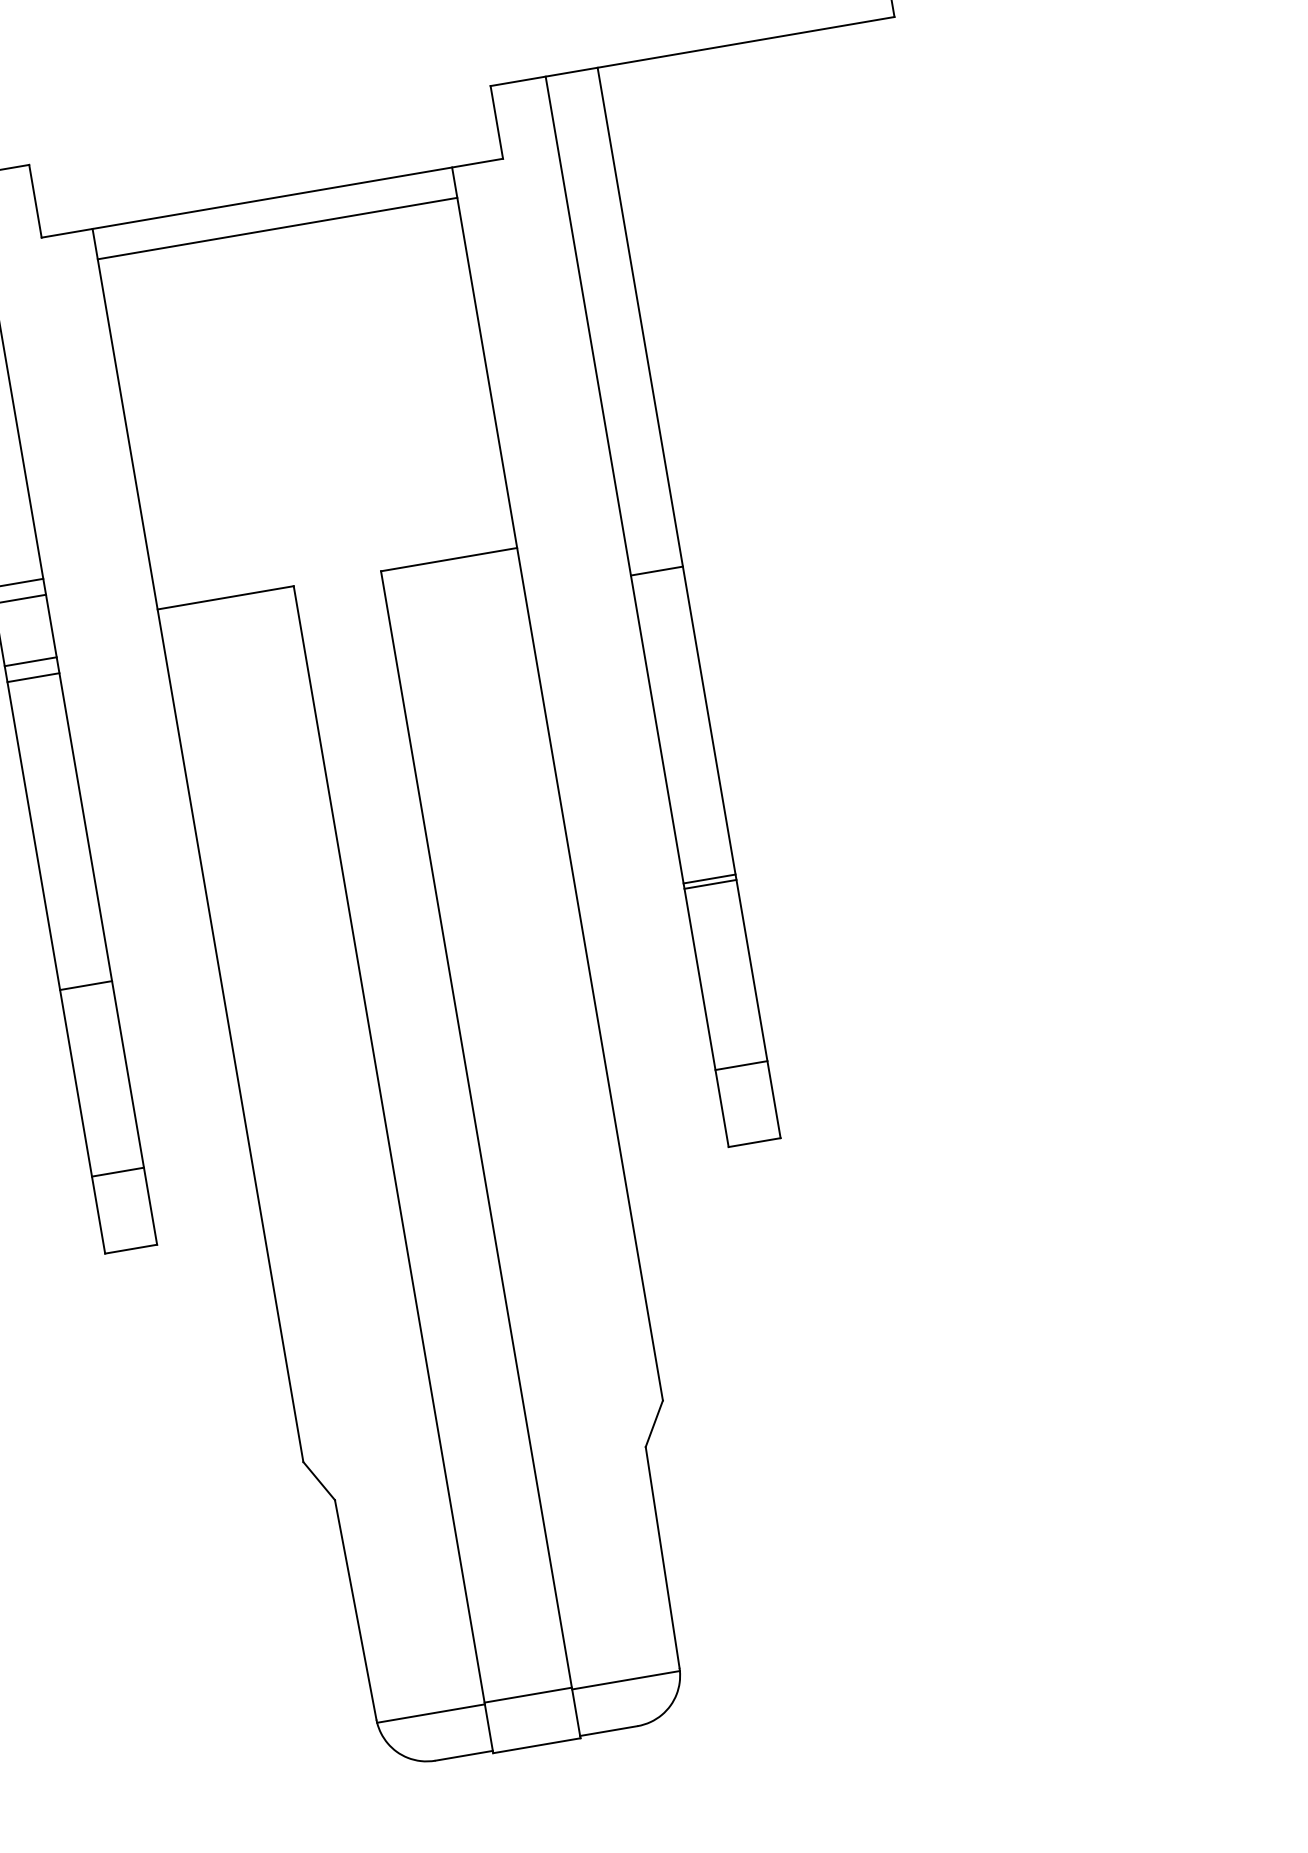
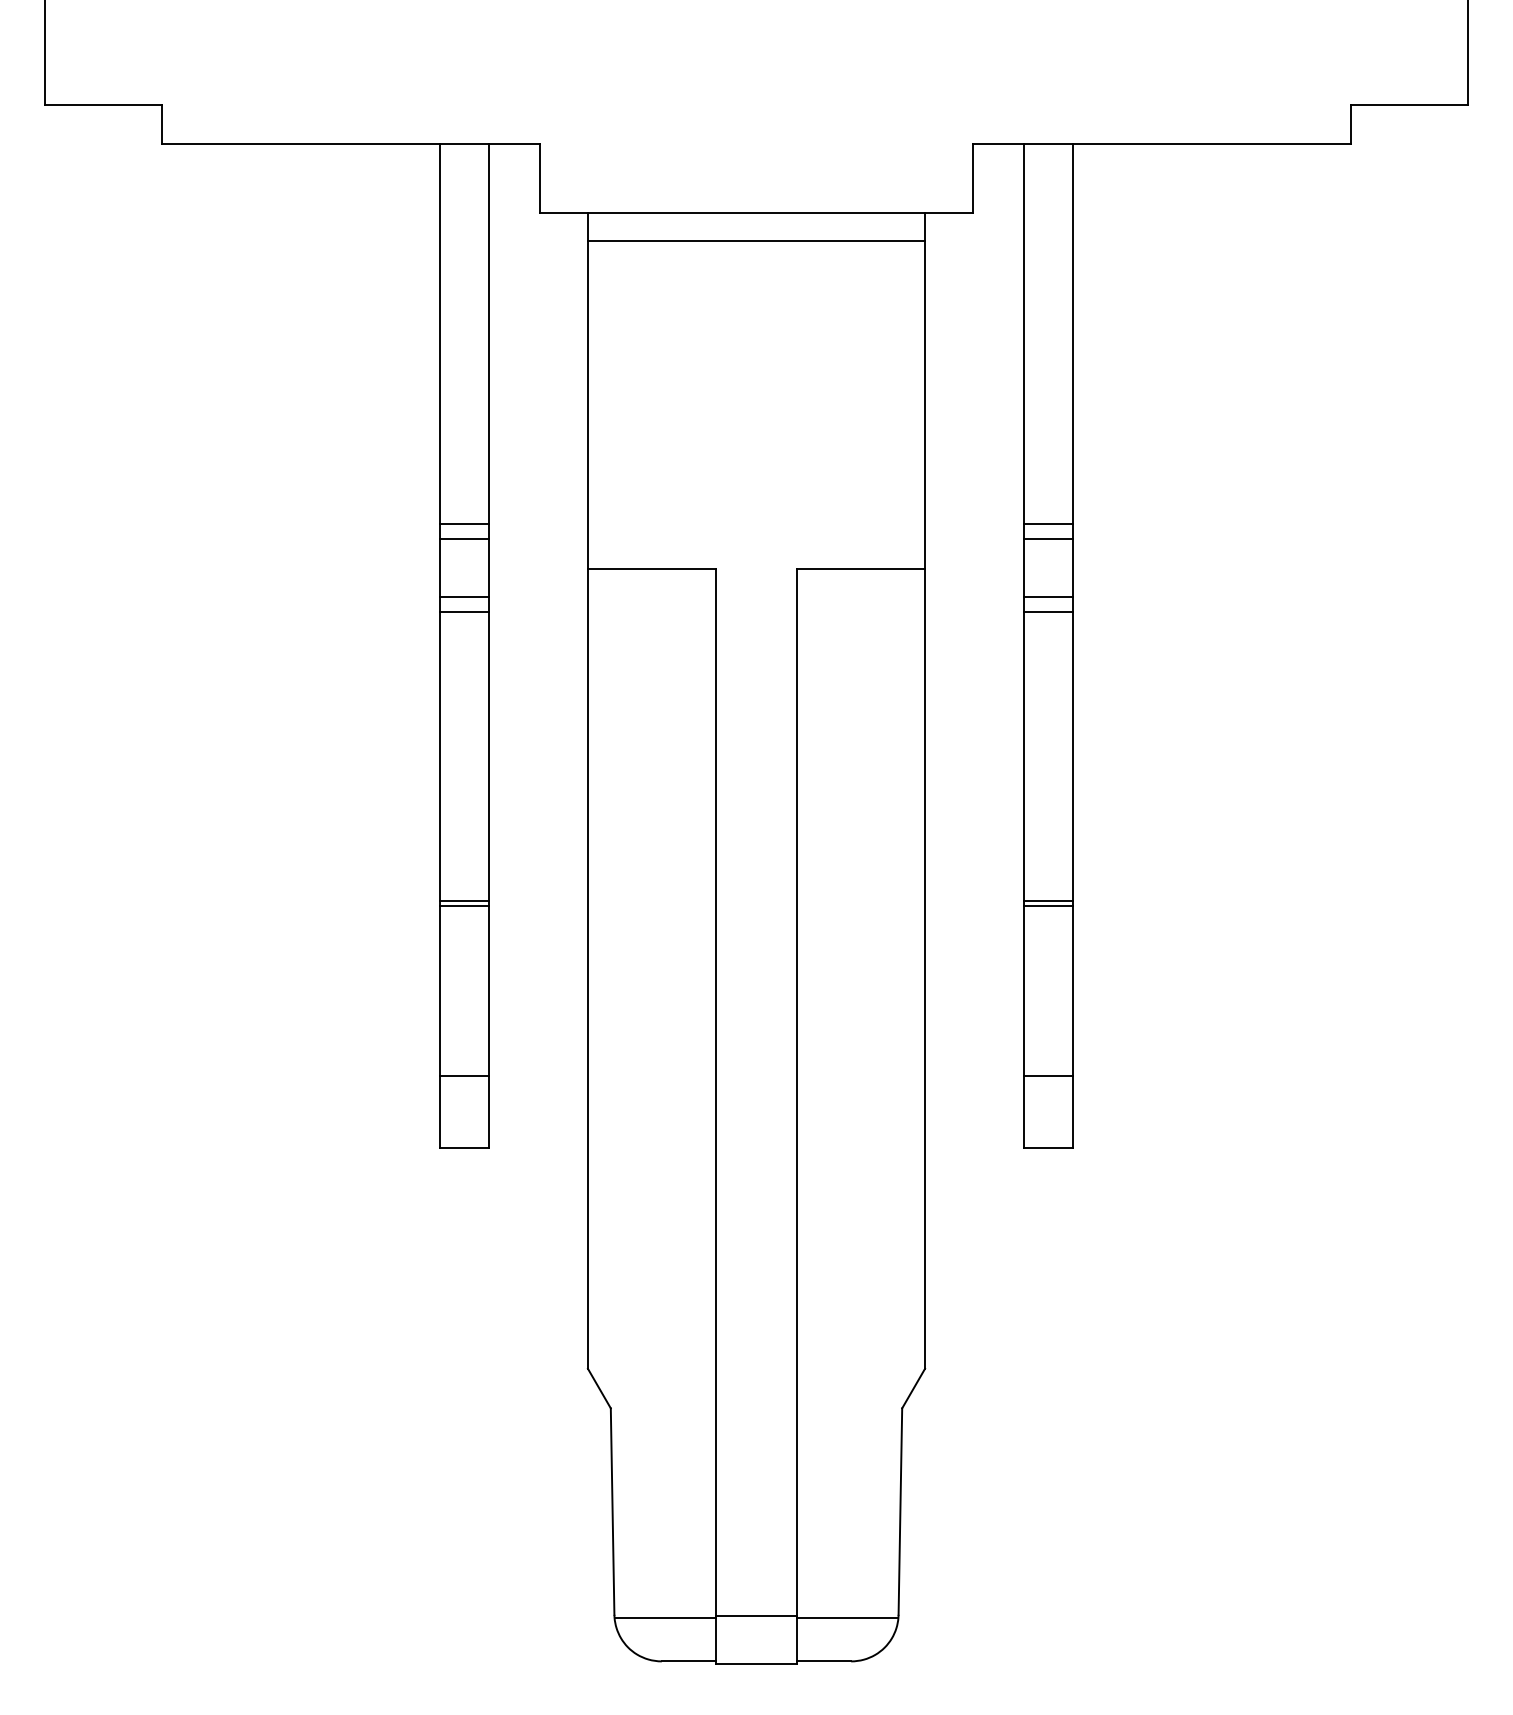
line: (640, 476) -> (1048, 523), added
line: (643, 492) -> (1048, 538), added
line: (653, 555) -> (1048, 597), added
line: (86, 990) -> (463, 905), added

